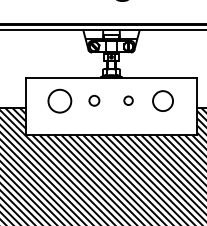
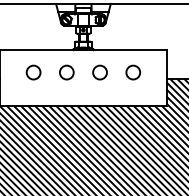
circle: (60, 100) -> (33, 72), size x0.62
circle: (94, 100) -> (66, 72), size x1.43
circle: (128, 100) -> (99, 72), size x1.67
circle: (162, 100) -> (132, 72), size x0.71

